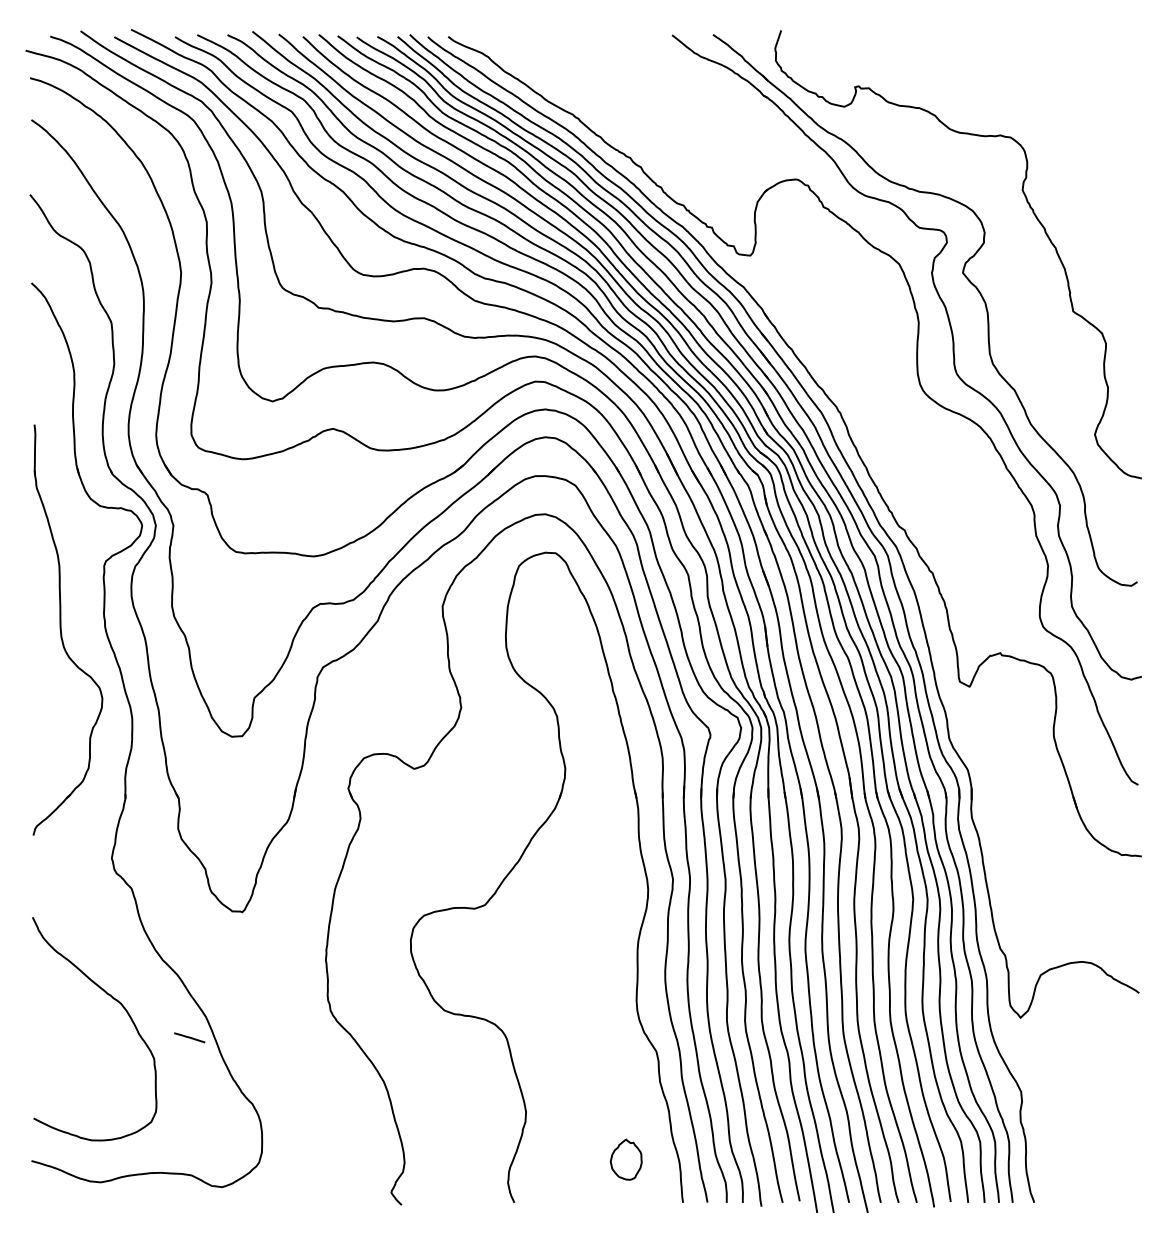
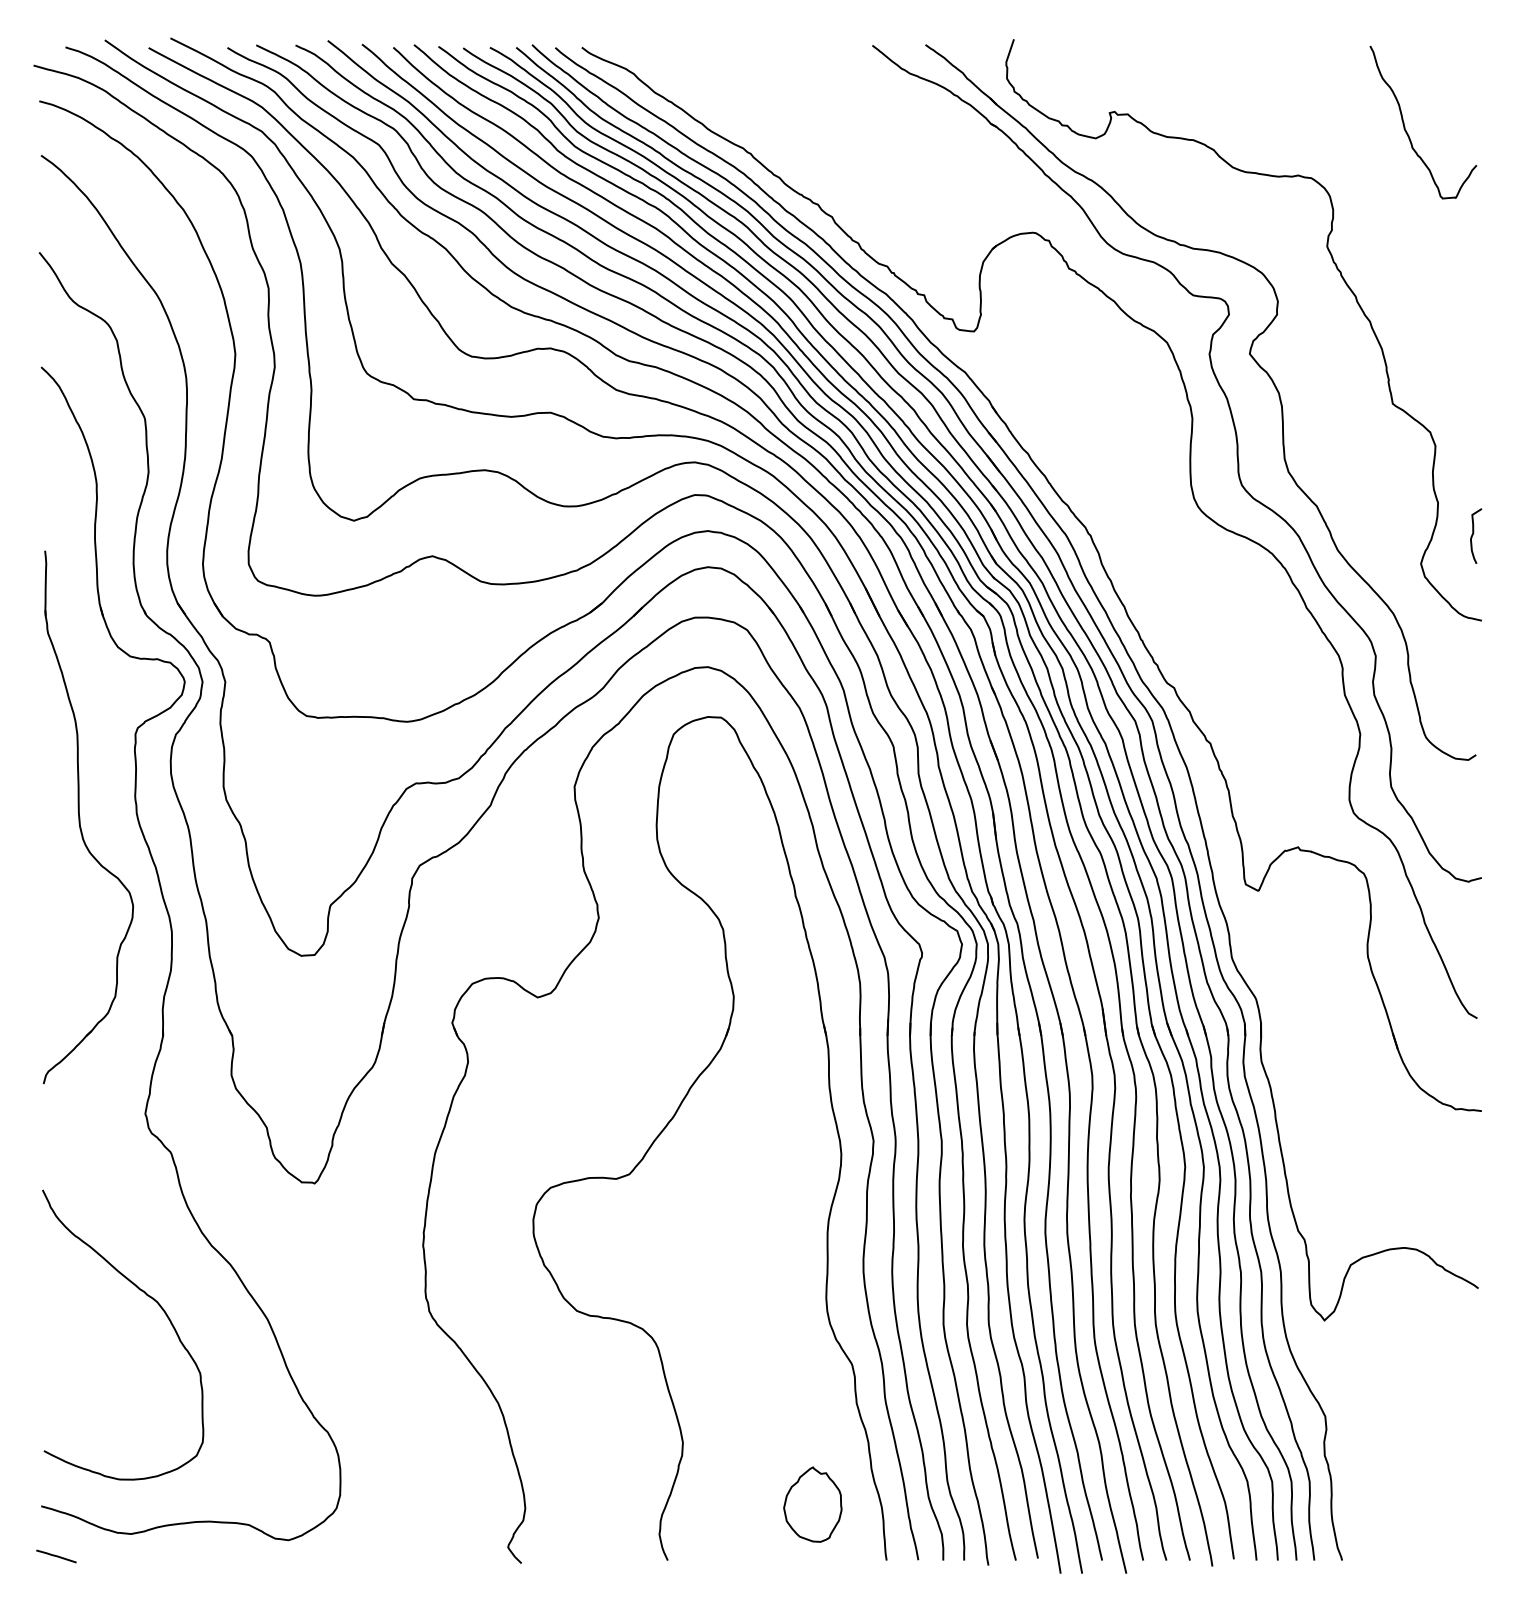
curve: (1082, 97) -> (1405, 126), added
curve: (1136, 411) -> (1474, 533), added
line: (189, 1037) -> (56, 1556), moved
part: (625, 1159) -> (812, 1504), size x1.43

